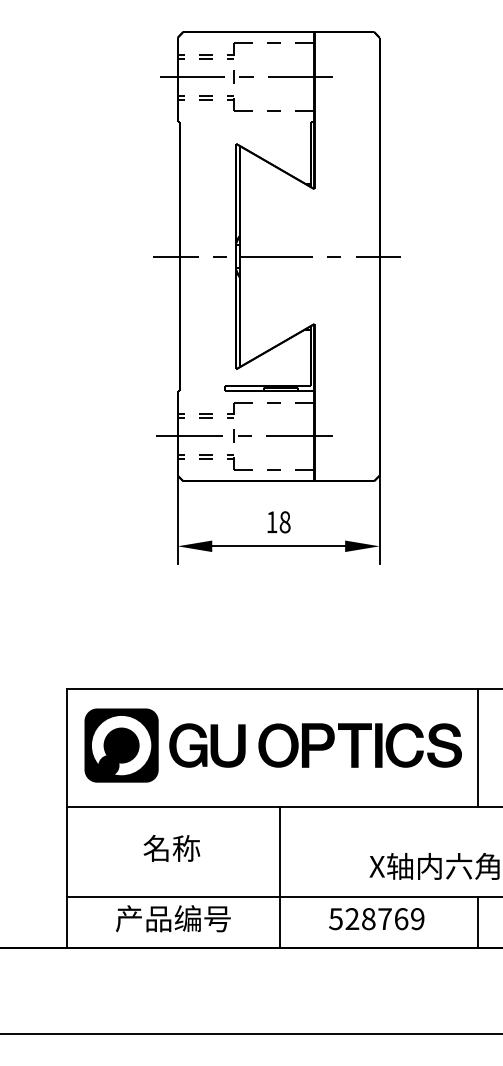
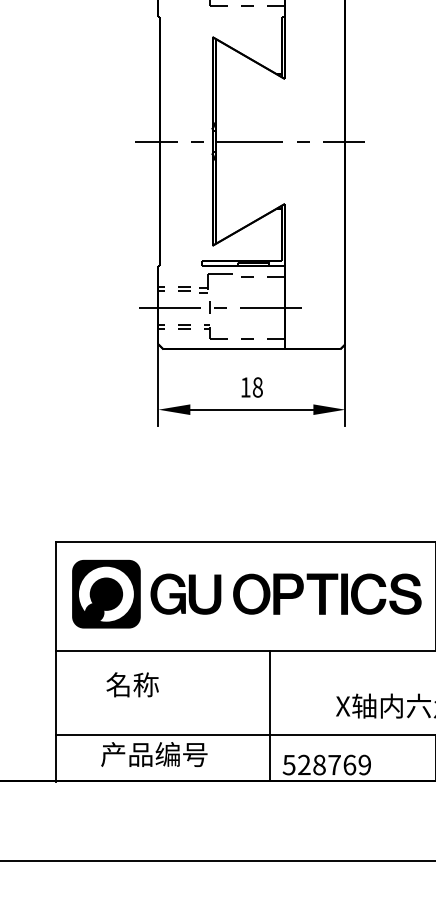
part: (239, 410) -> (215, 283), size x1.4
text: (171, 848) -> (132, 684), moved
line: (280, 876) -> (270, 715), moved
text: (376, 919) -> (326, 765), moved

